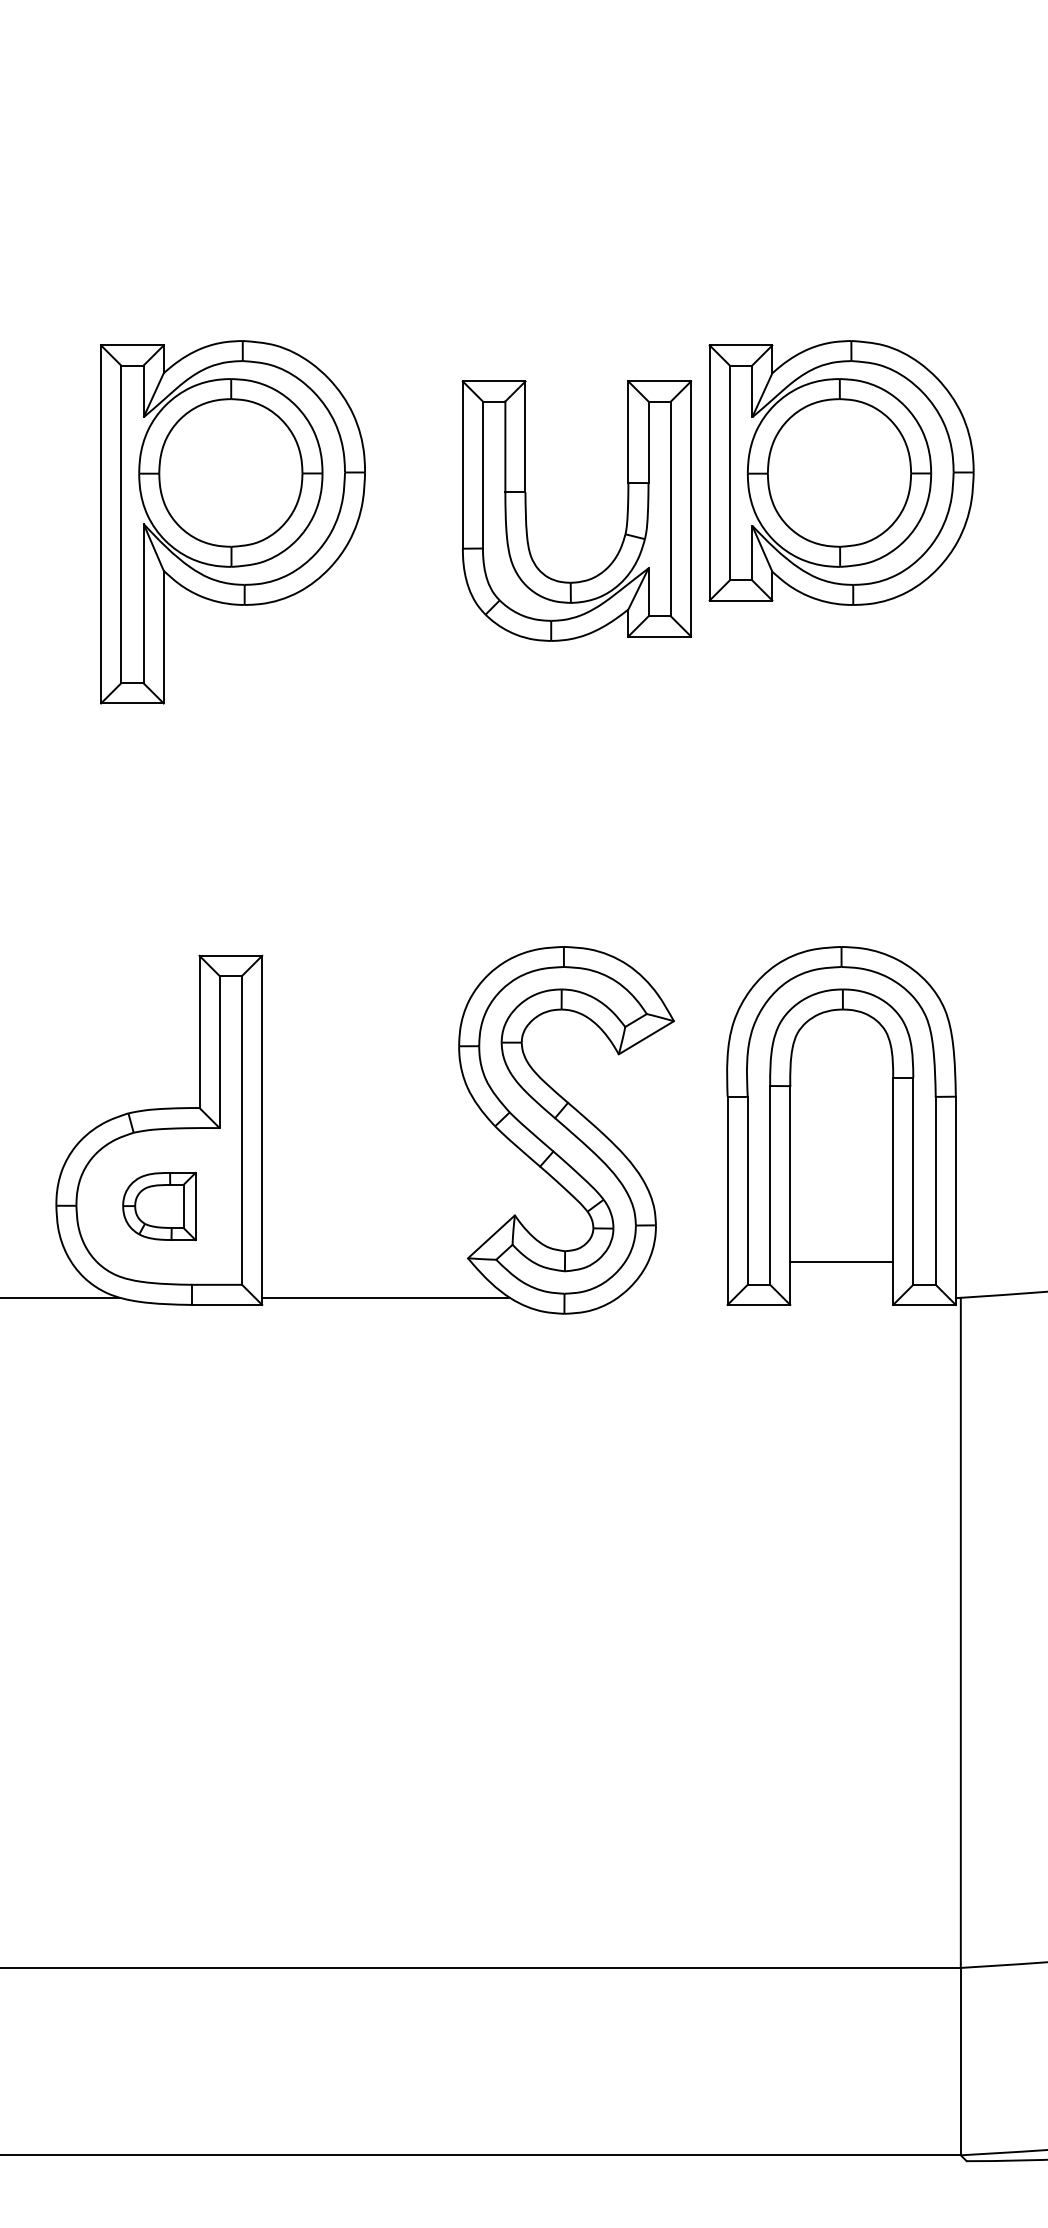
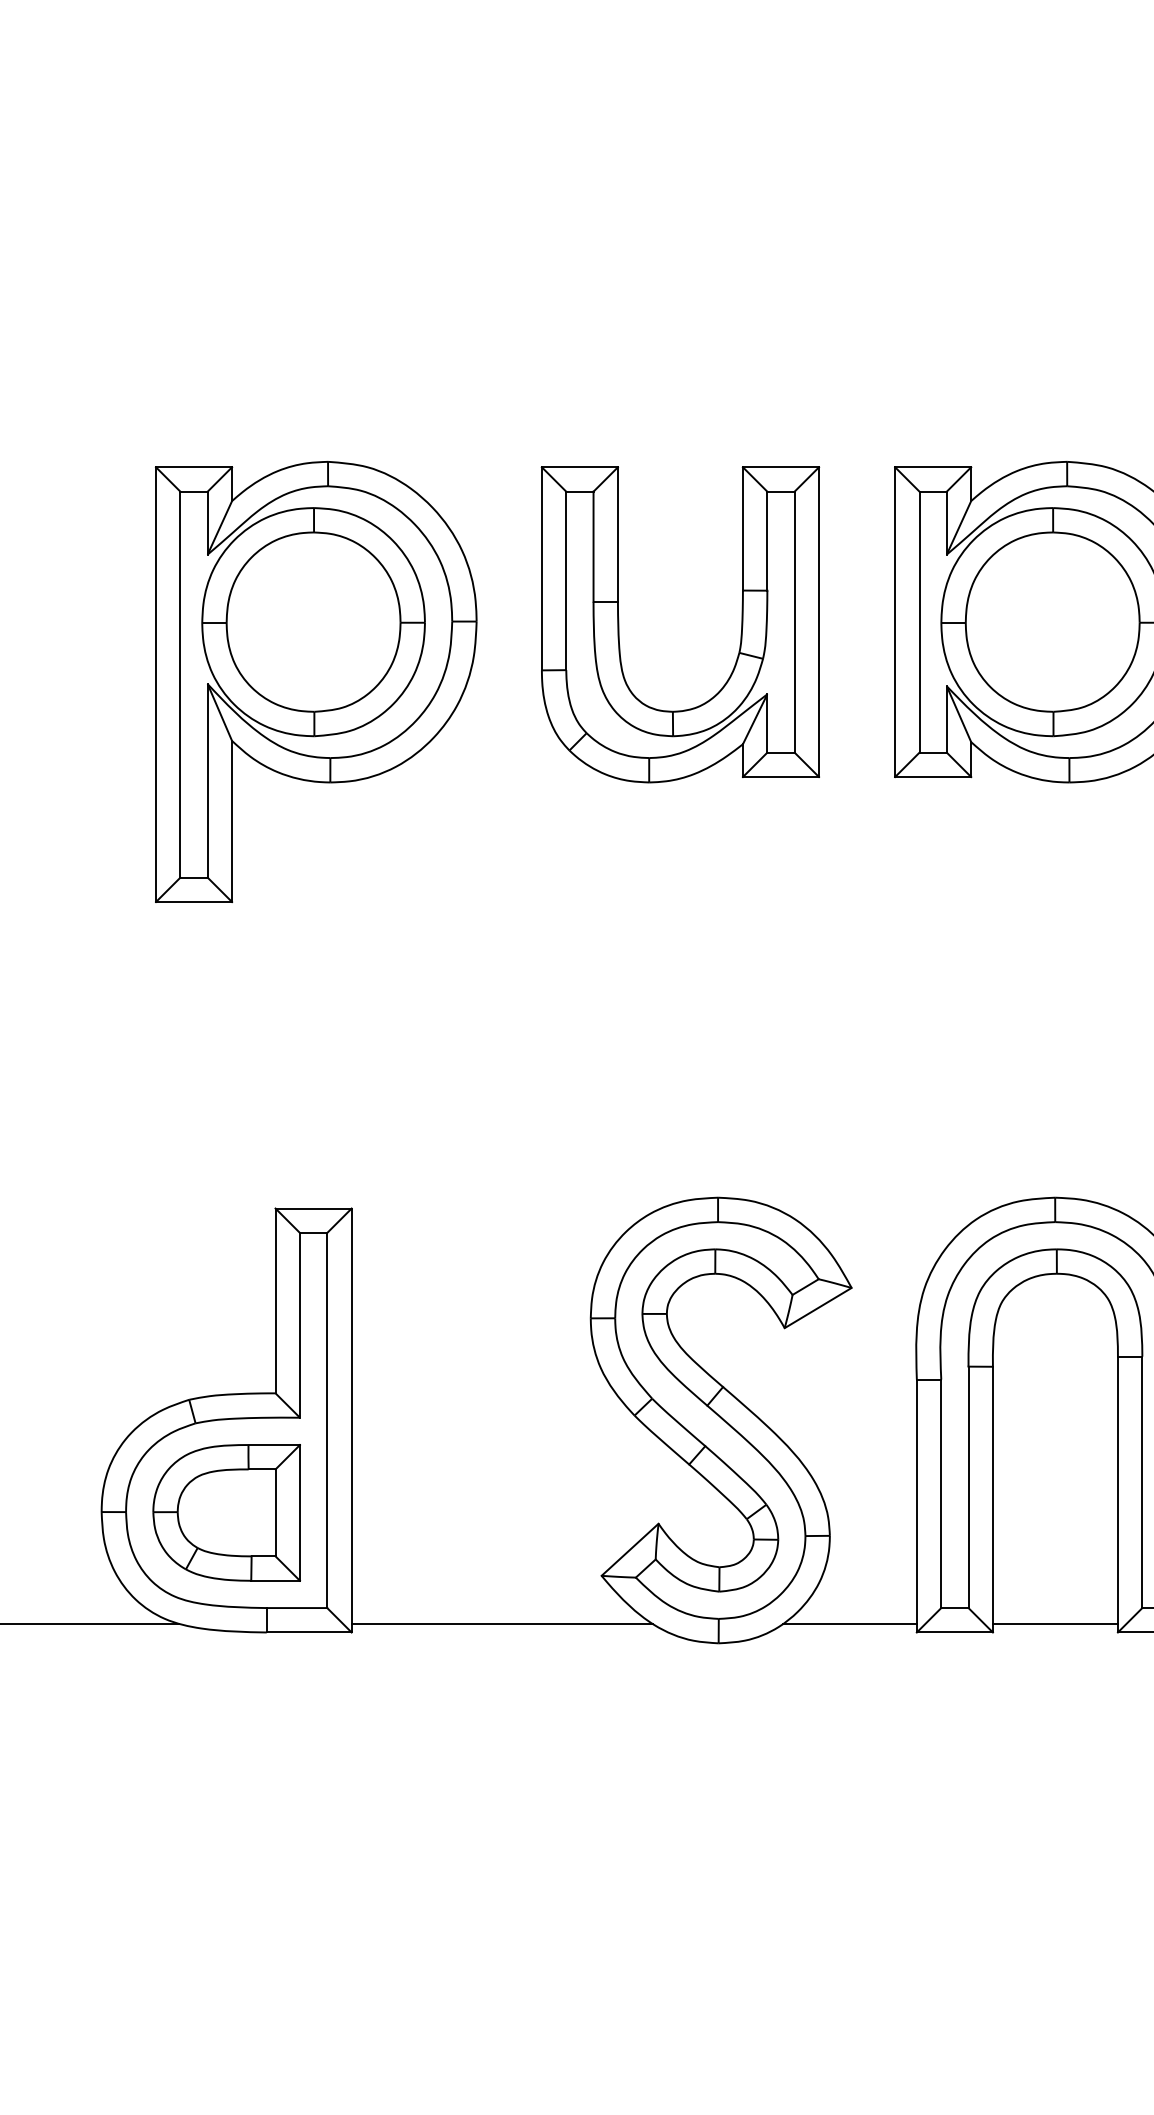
part: (526, 510) -> (619, 623), moved
part: (159, 1206) -> (226, 1512), size x1.67
line: (841, 1261) -> (1055, 1623), moved
line: (672, 1297) -> (849, 1623), added

